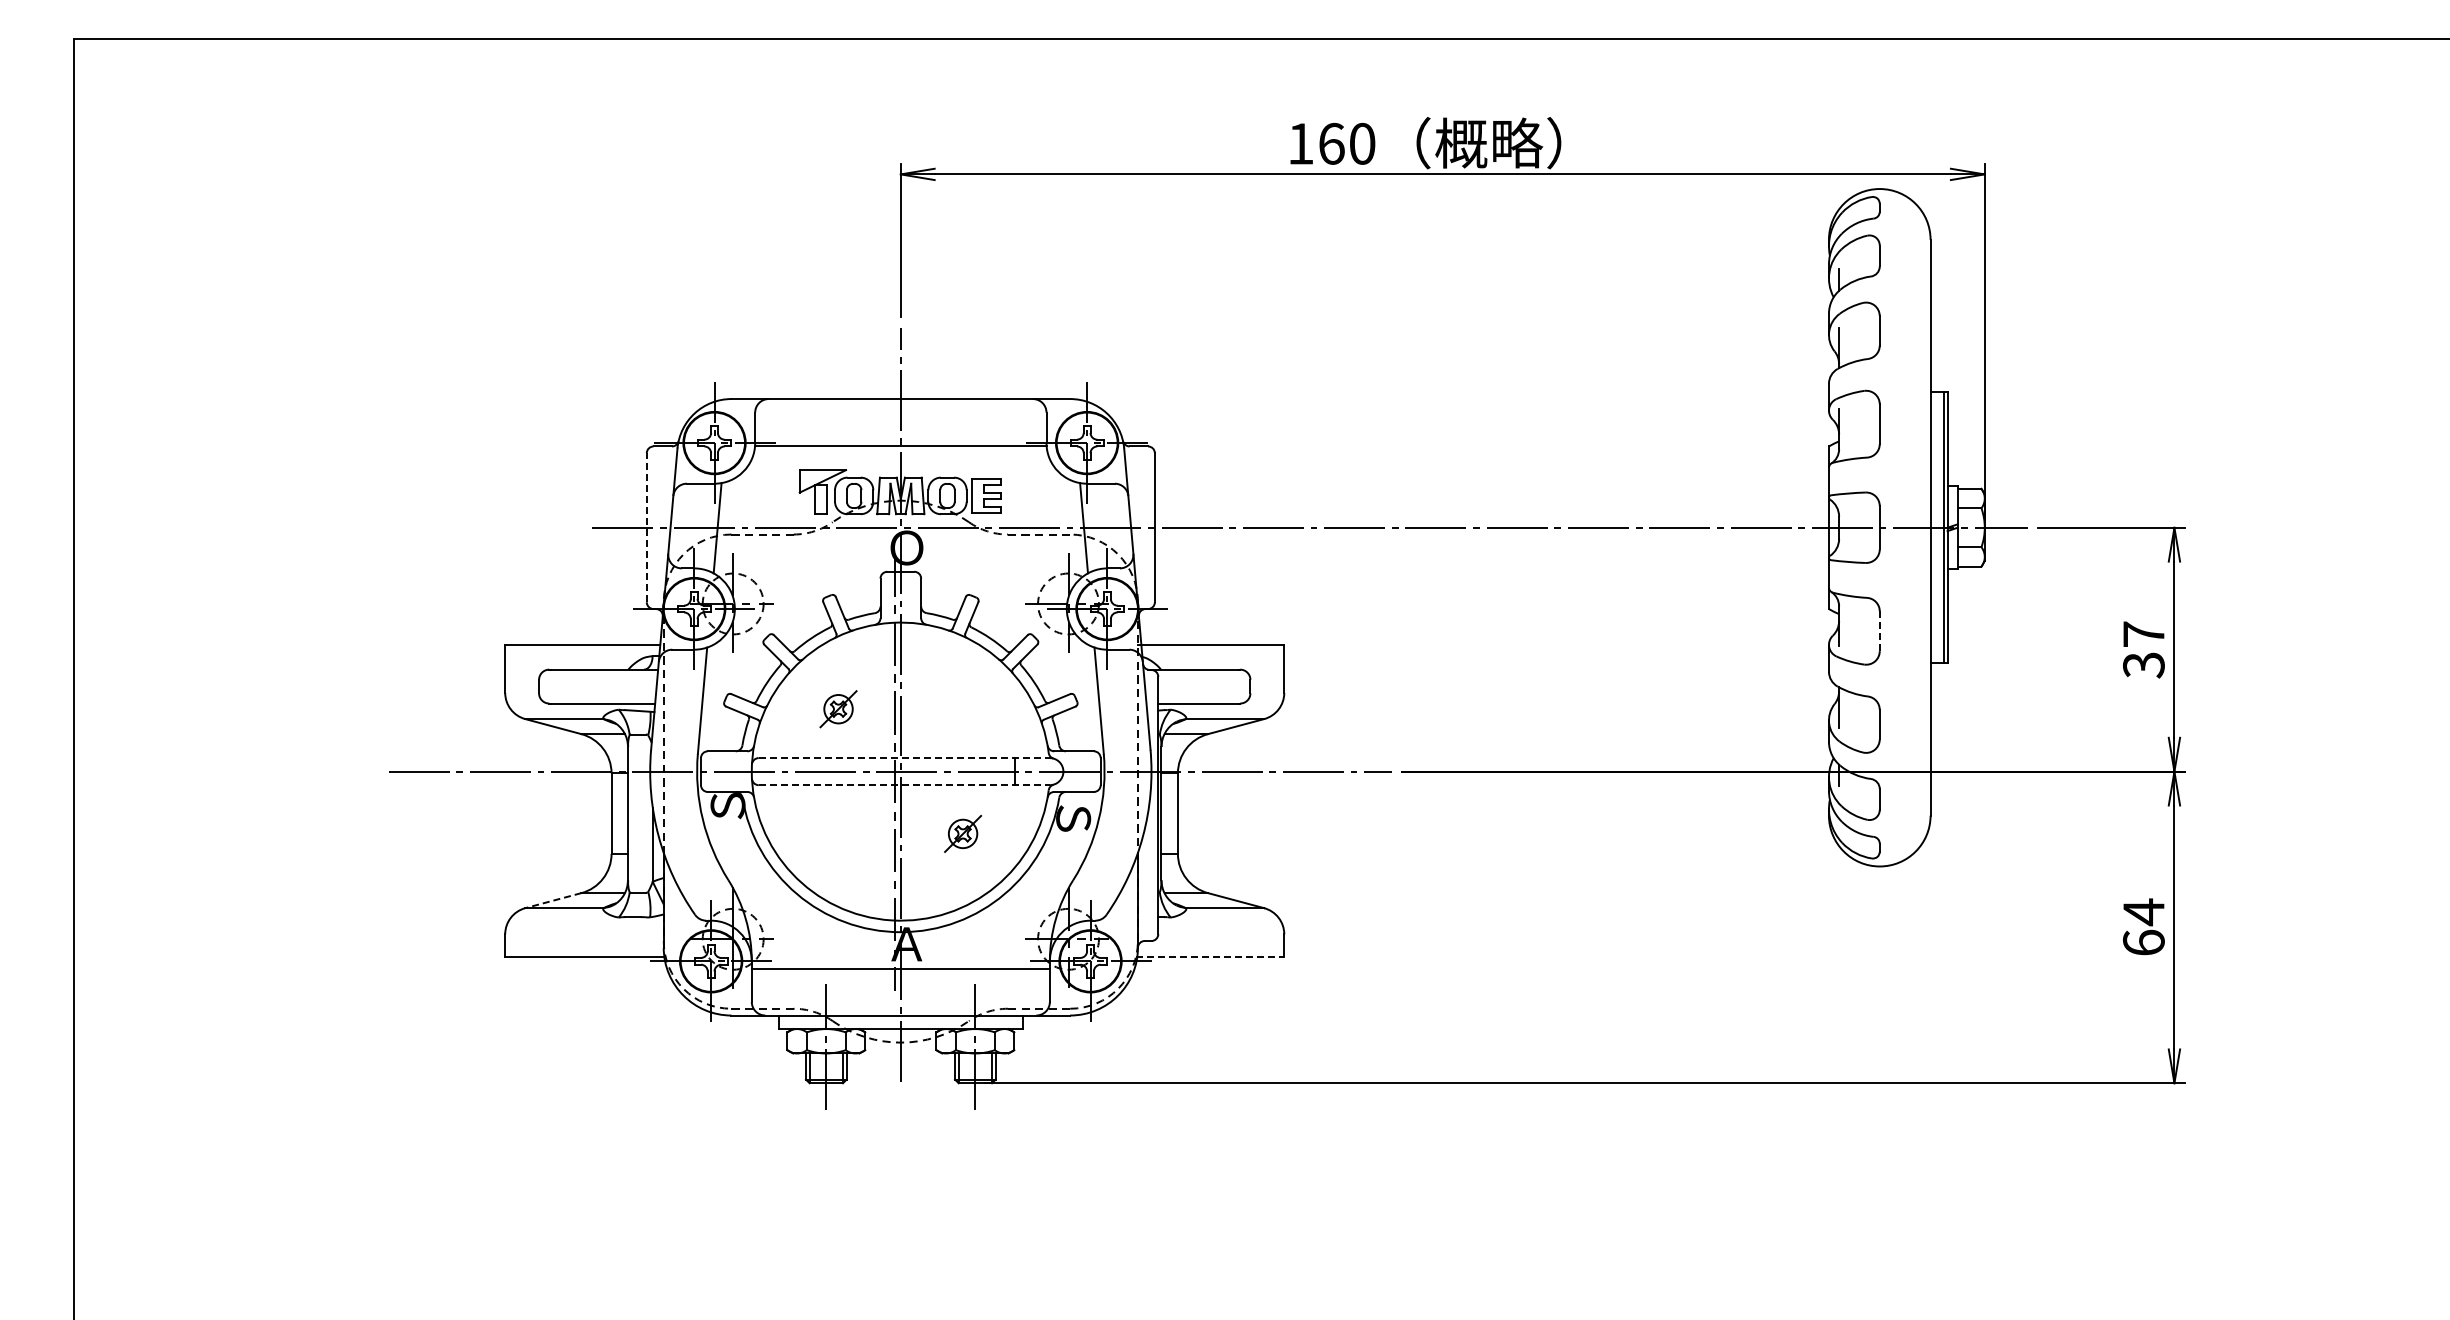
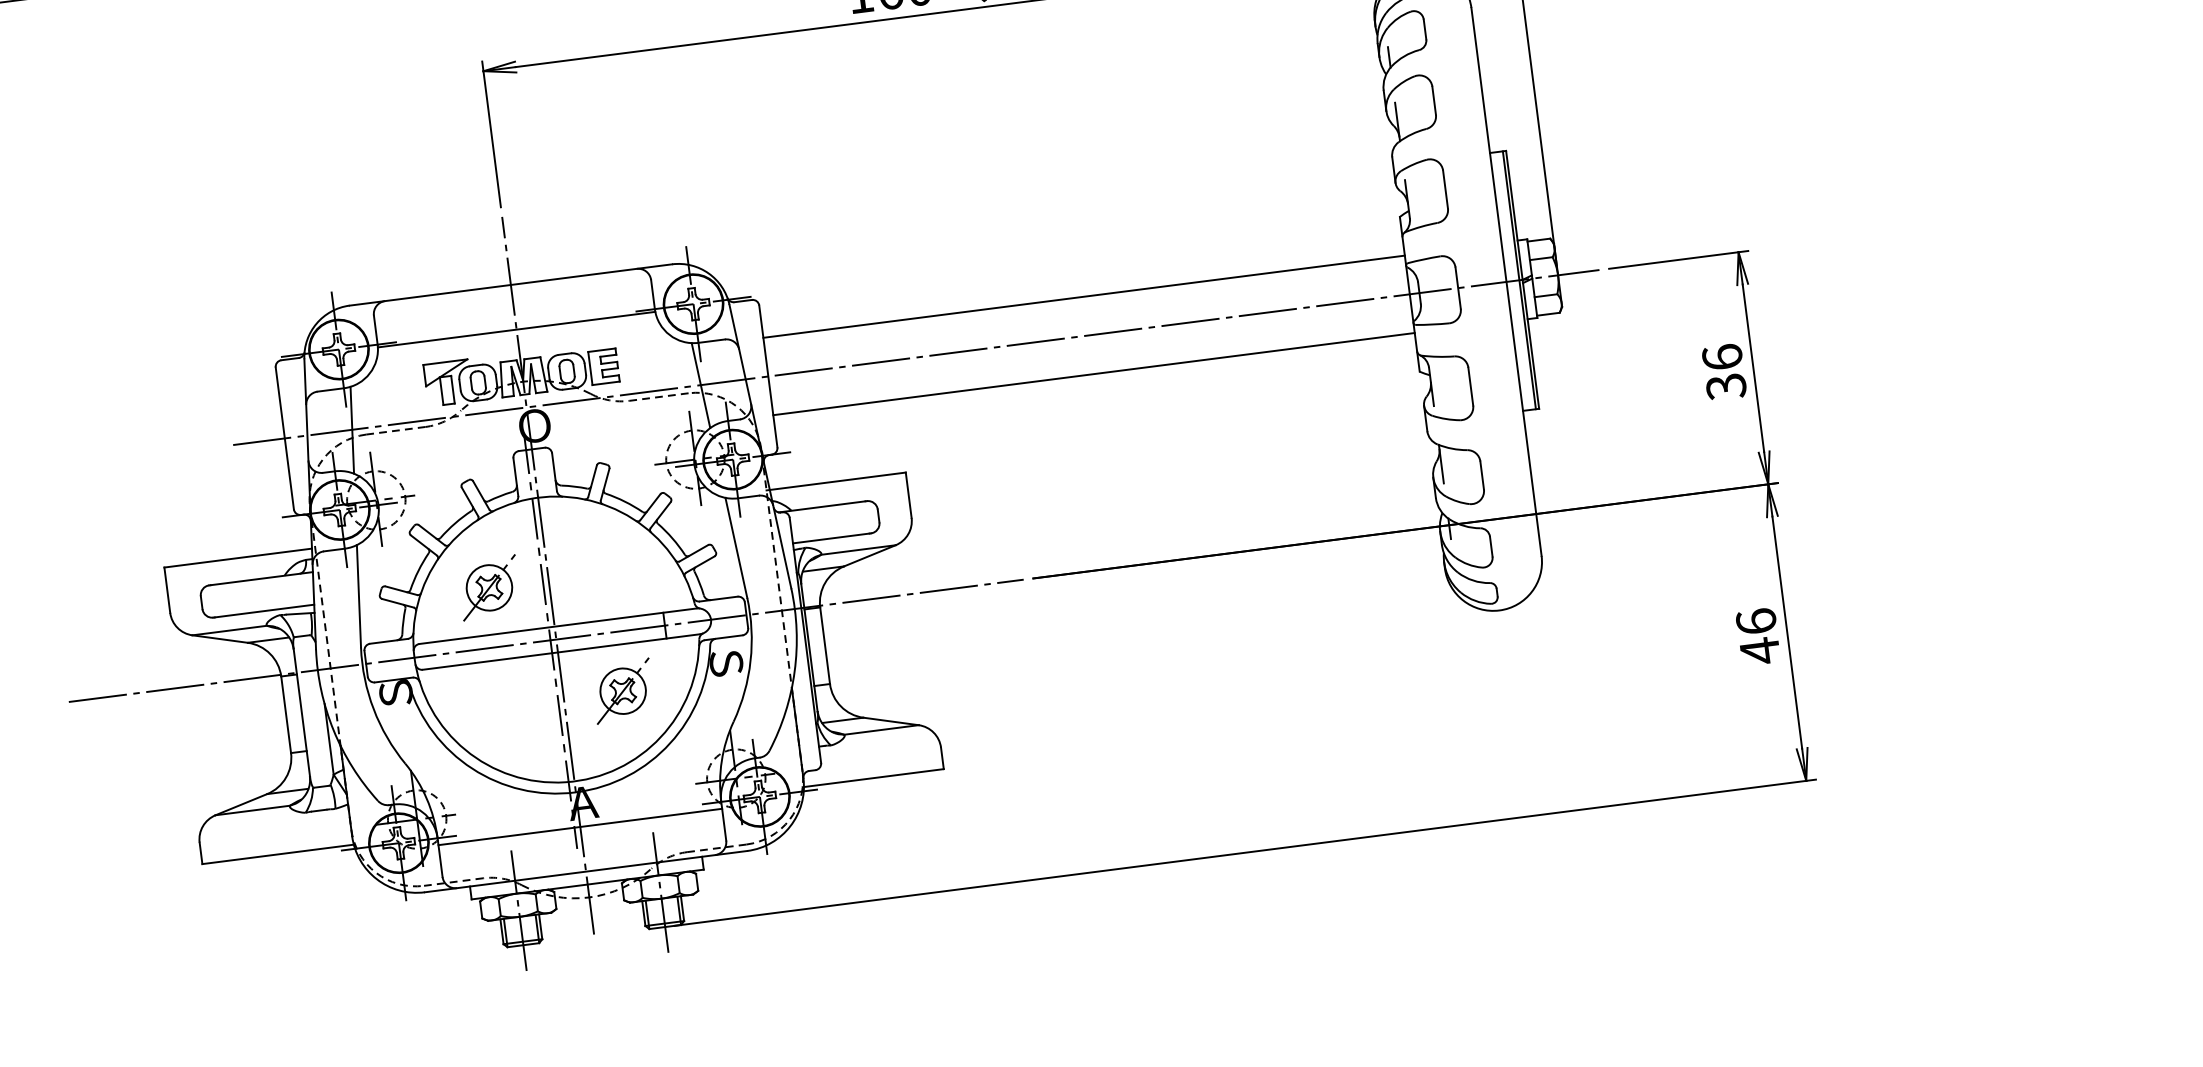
line: (1491, 487) -> (1083, 297), added
line: (646, 527) -> (284, 438), dashed -> solid
line: (1491, 568) -> (1093, 374), added
line: (1879, 631) -> (1470, 386), dashed -> solid
text: (2143, 633) -> (1722, 356), 37 -> 36
part: (838, 708) -> (489, 587), size x1.67
line: (904, 758) -> (558, 626), dashed -> solid
line: (904, 785) -> (561, 652), dashed -> solid
part: (962, 833) -> (622, 690), size x1.67
line: (552, 900) -> (240, 804), dashed -> solid
text: (2143, 927) -> (1757, 636), 64 -> 46
line: (1210, 956) -> (873, 777), dashed -> solid

